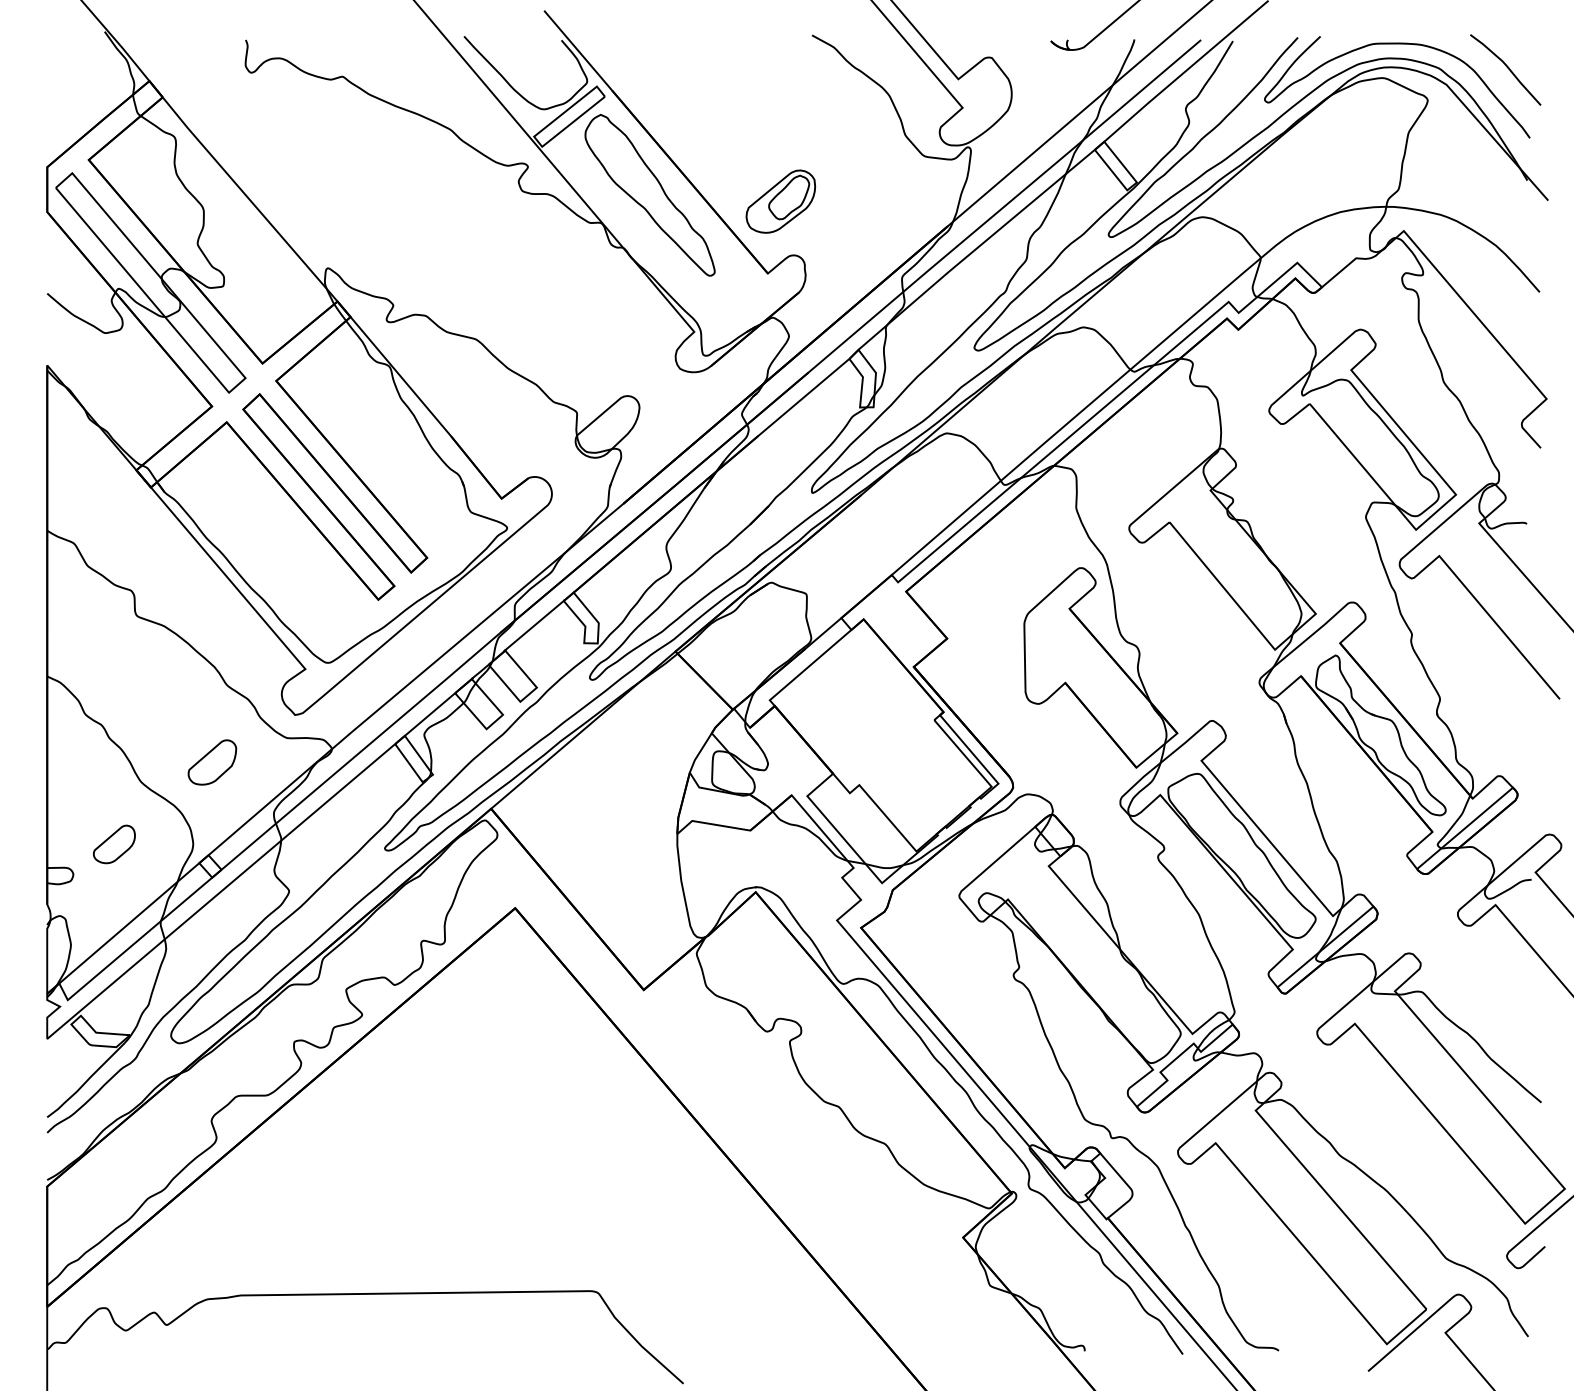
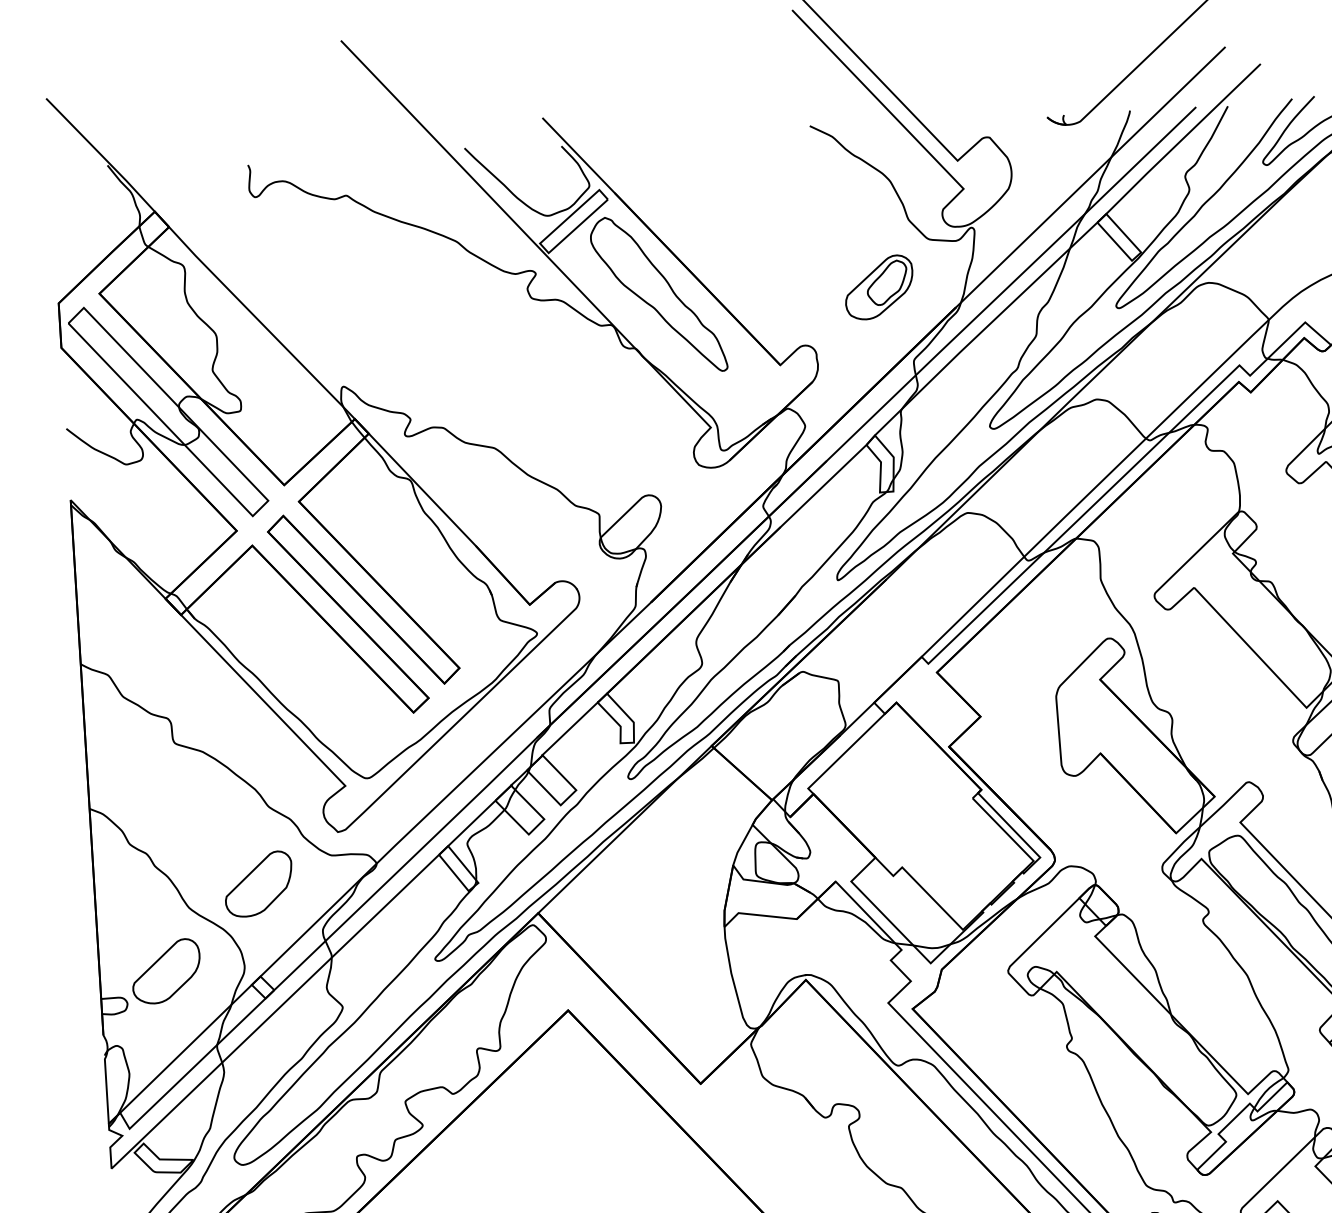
part: (780, 201) -> (878, 287), moved
part: (212, 762) -> (258, 884), size x1.43
part: (114, 844) -> (166, 971), size x1.67

